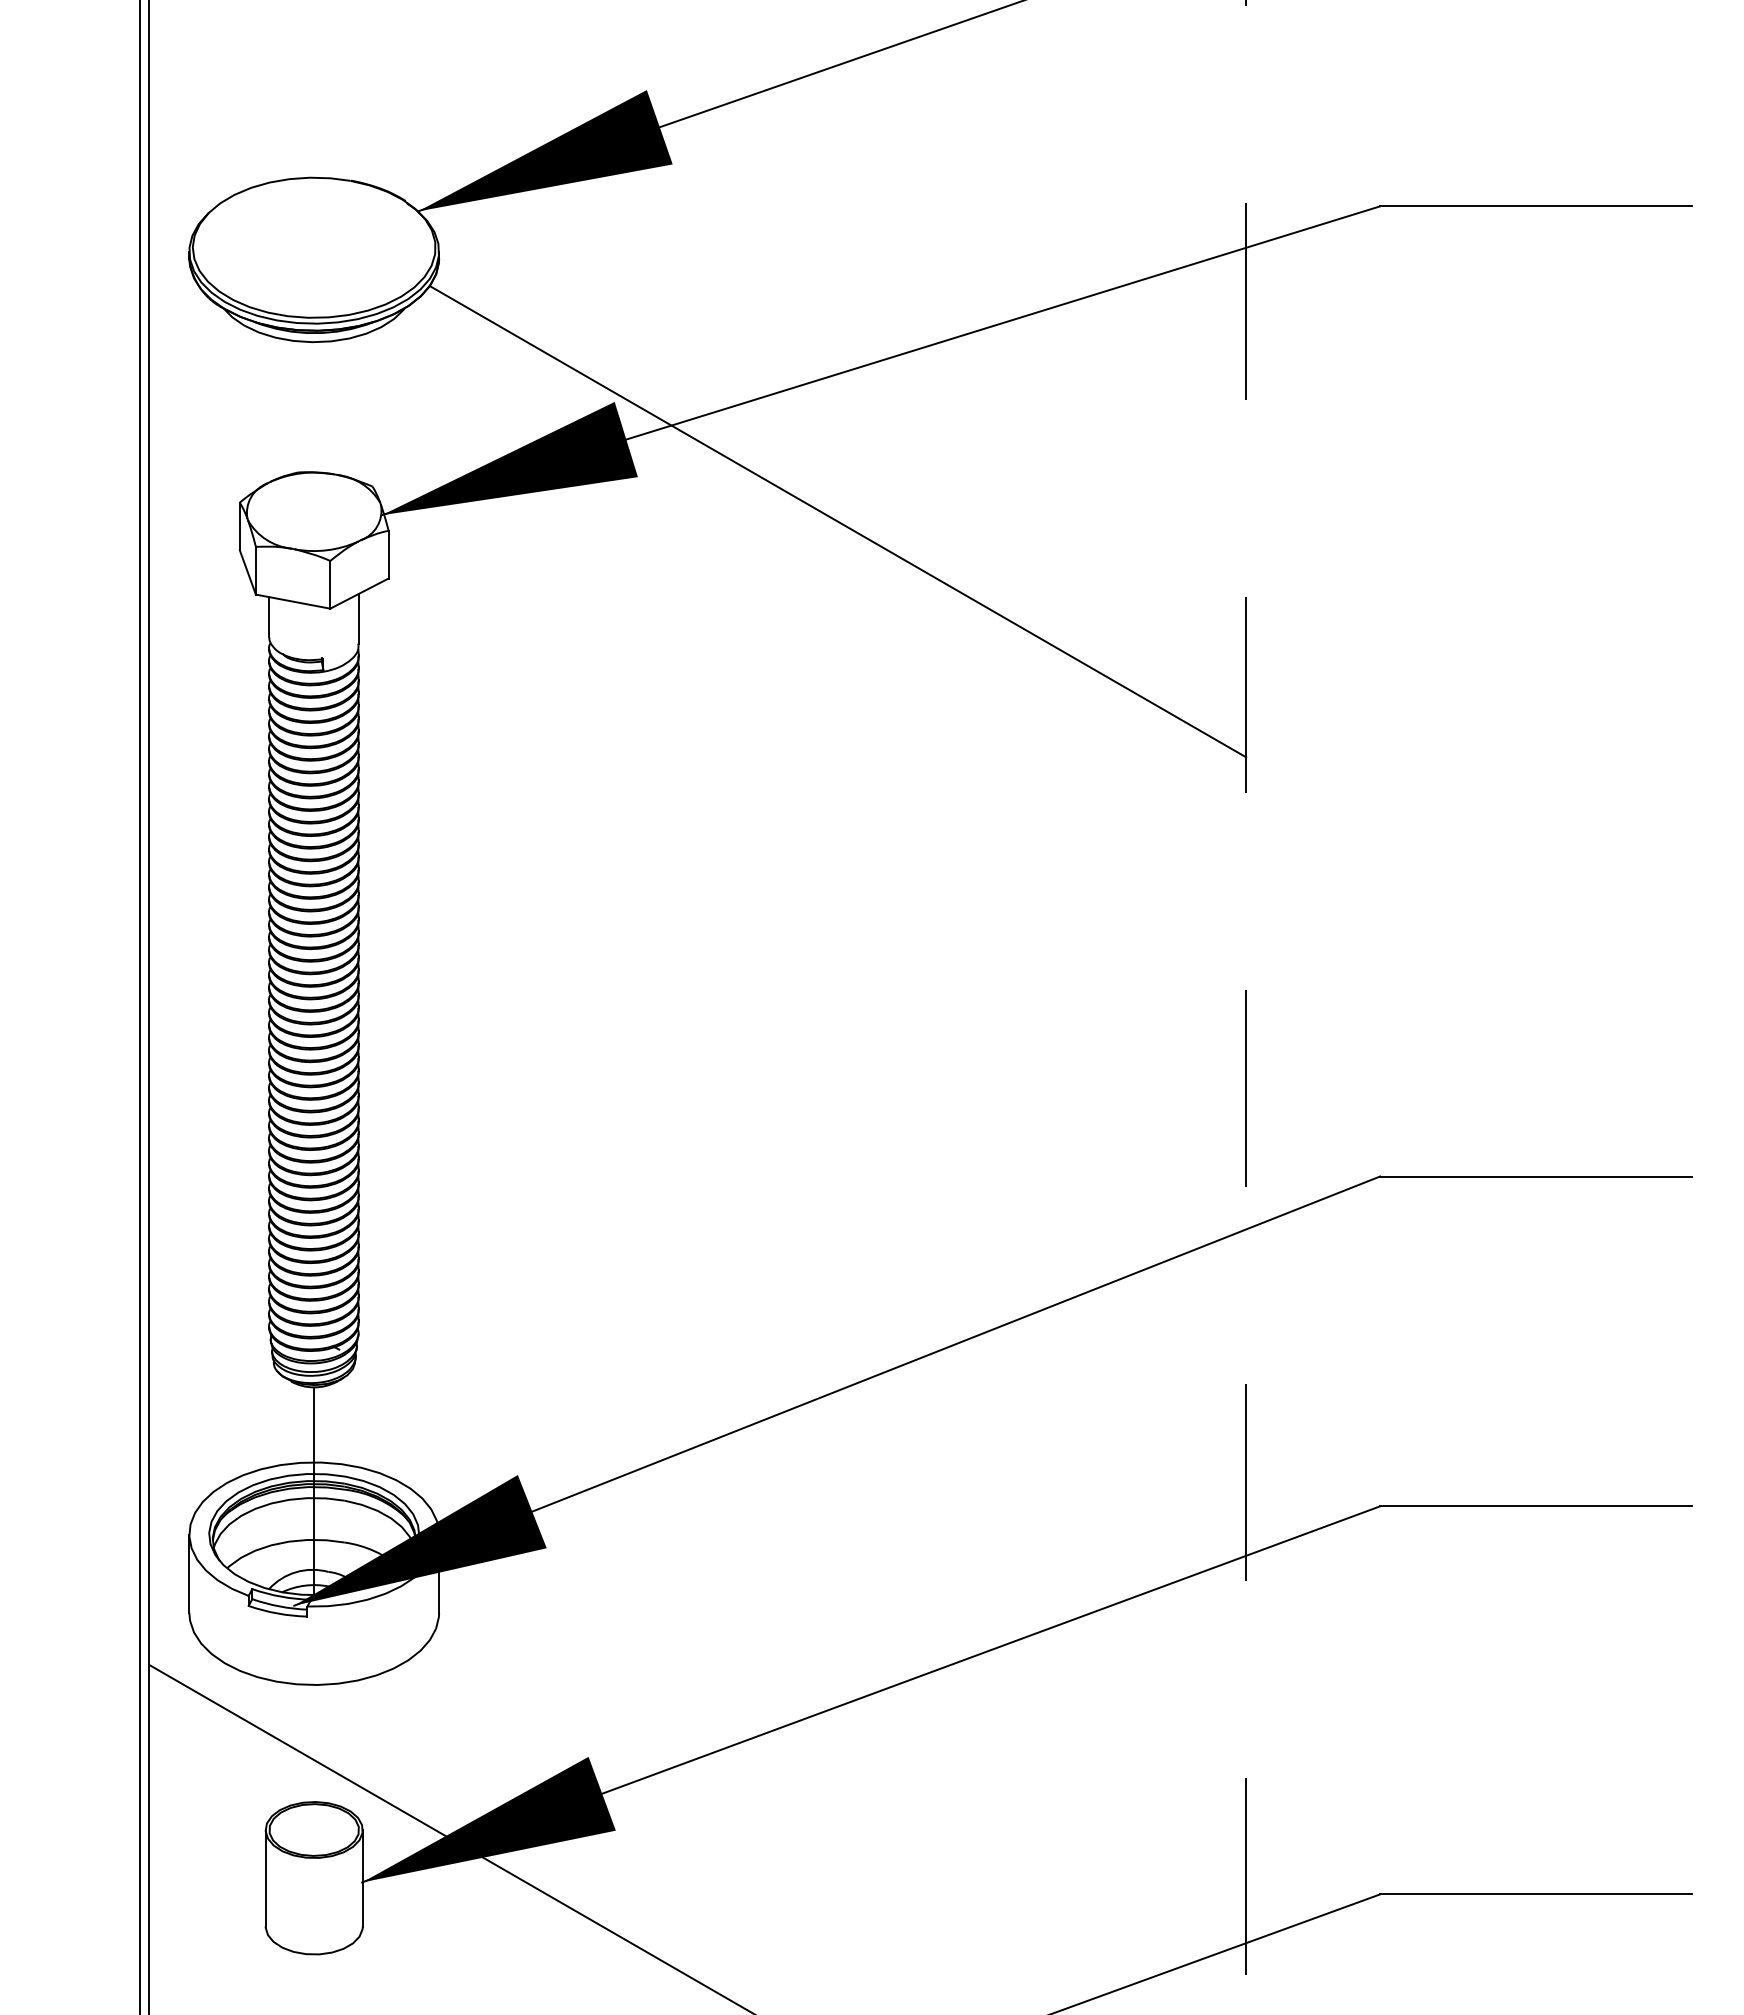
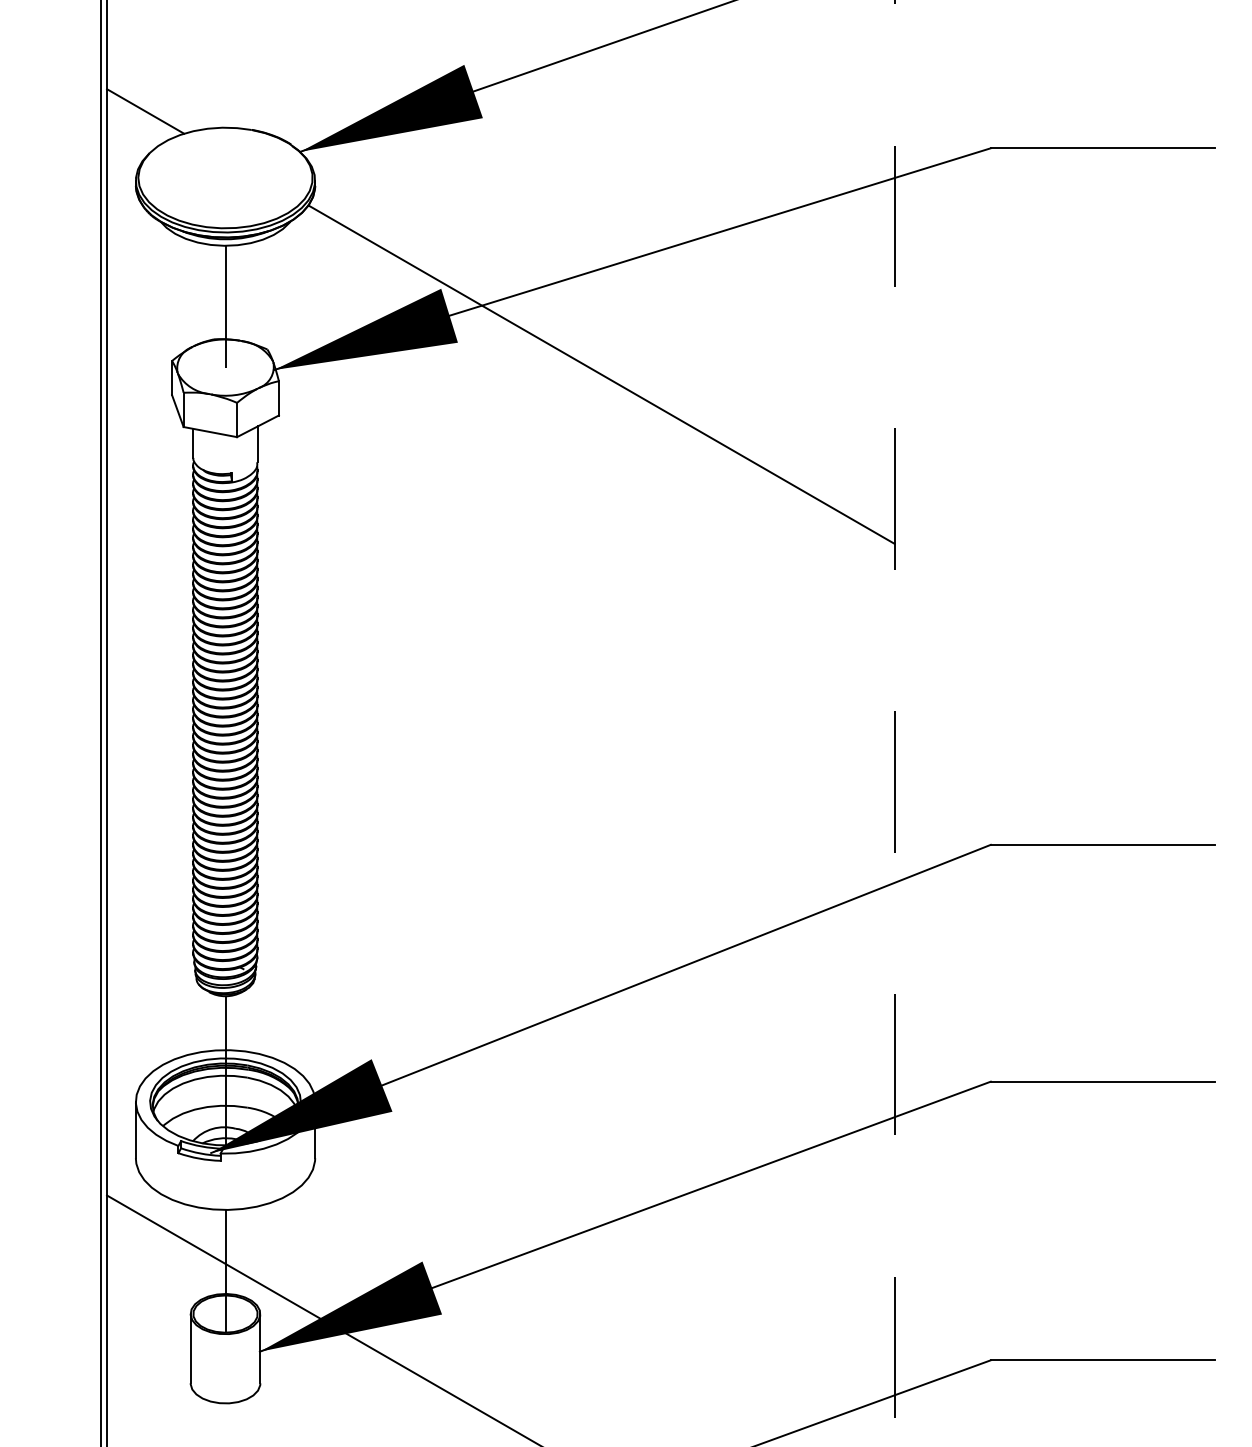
line: (202, 155) -> (145, 111), added
line: (314, 426) -> (225, 306), added
line: (314, 1770) -> (225, 1271), added

